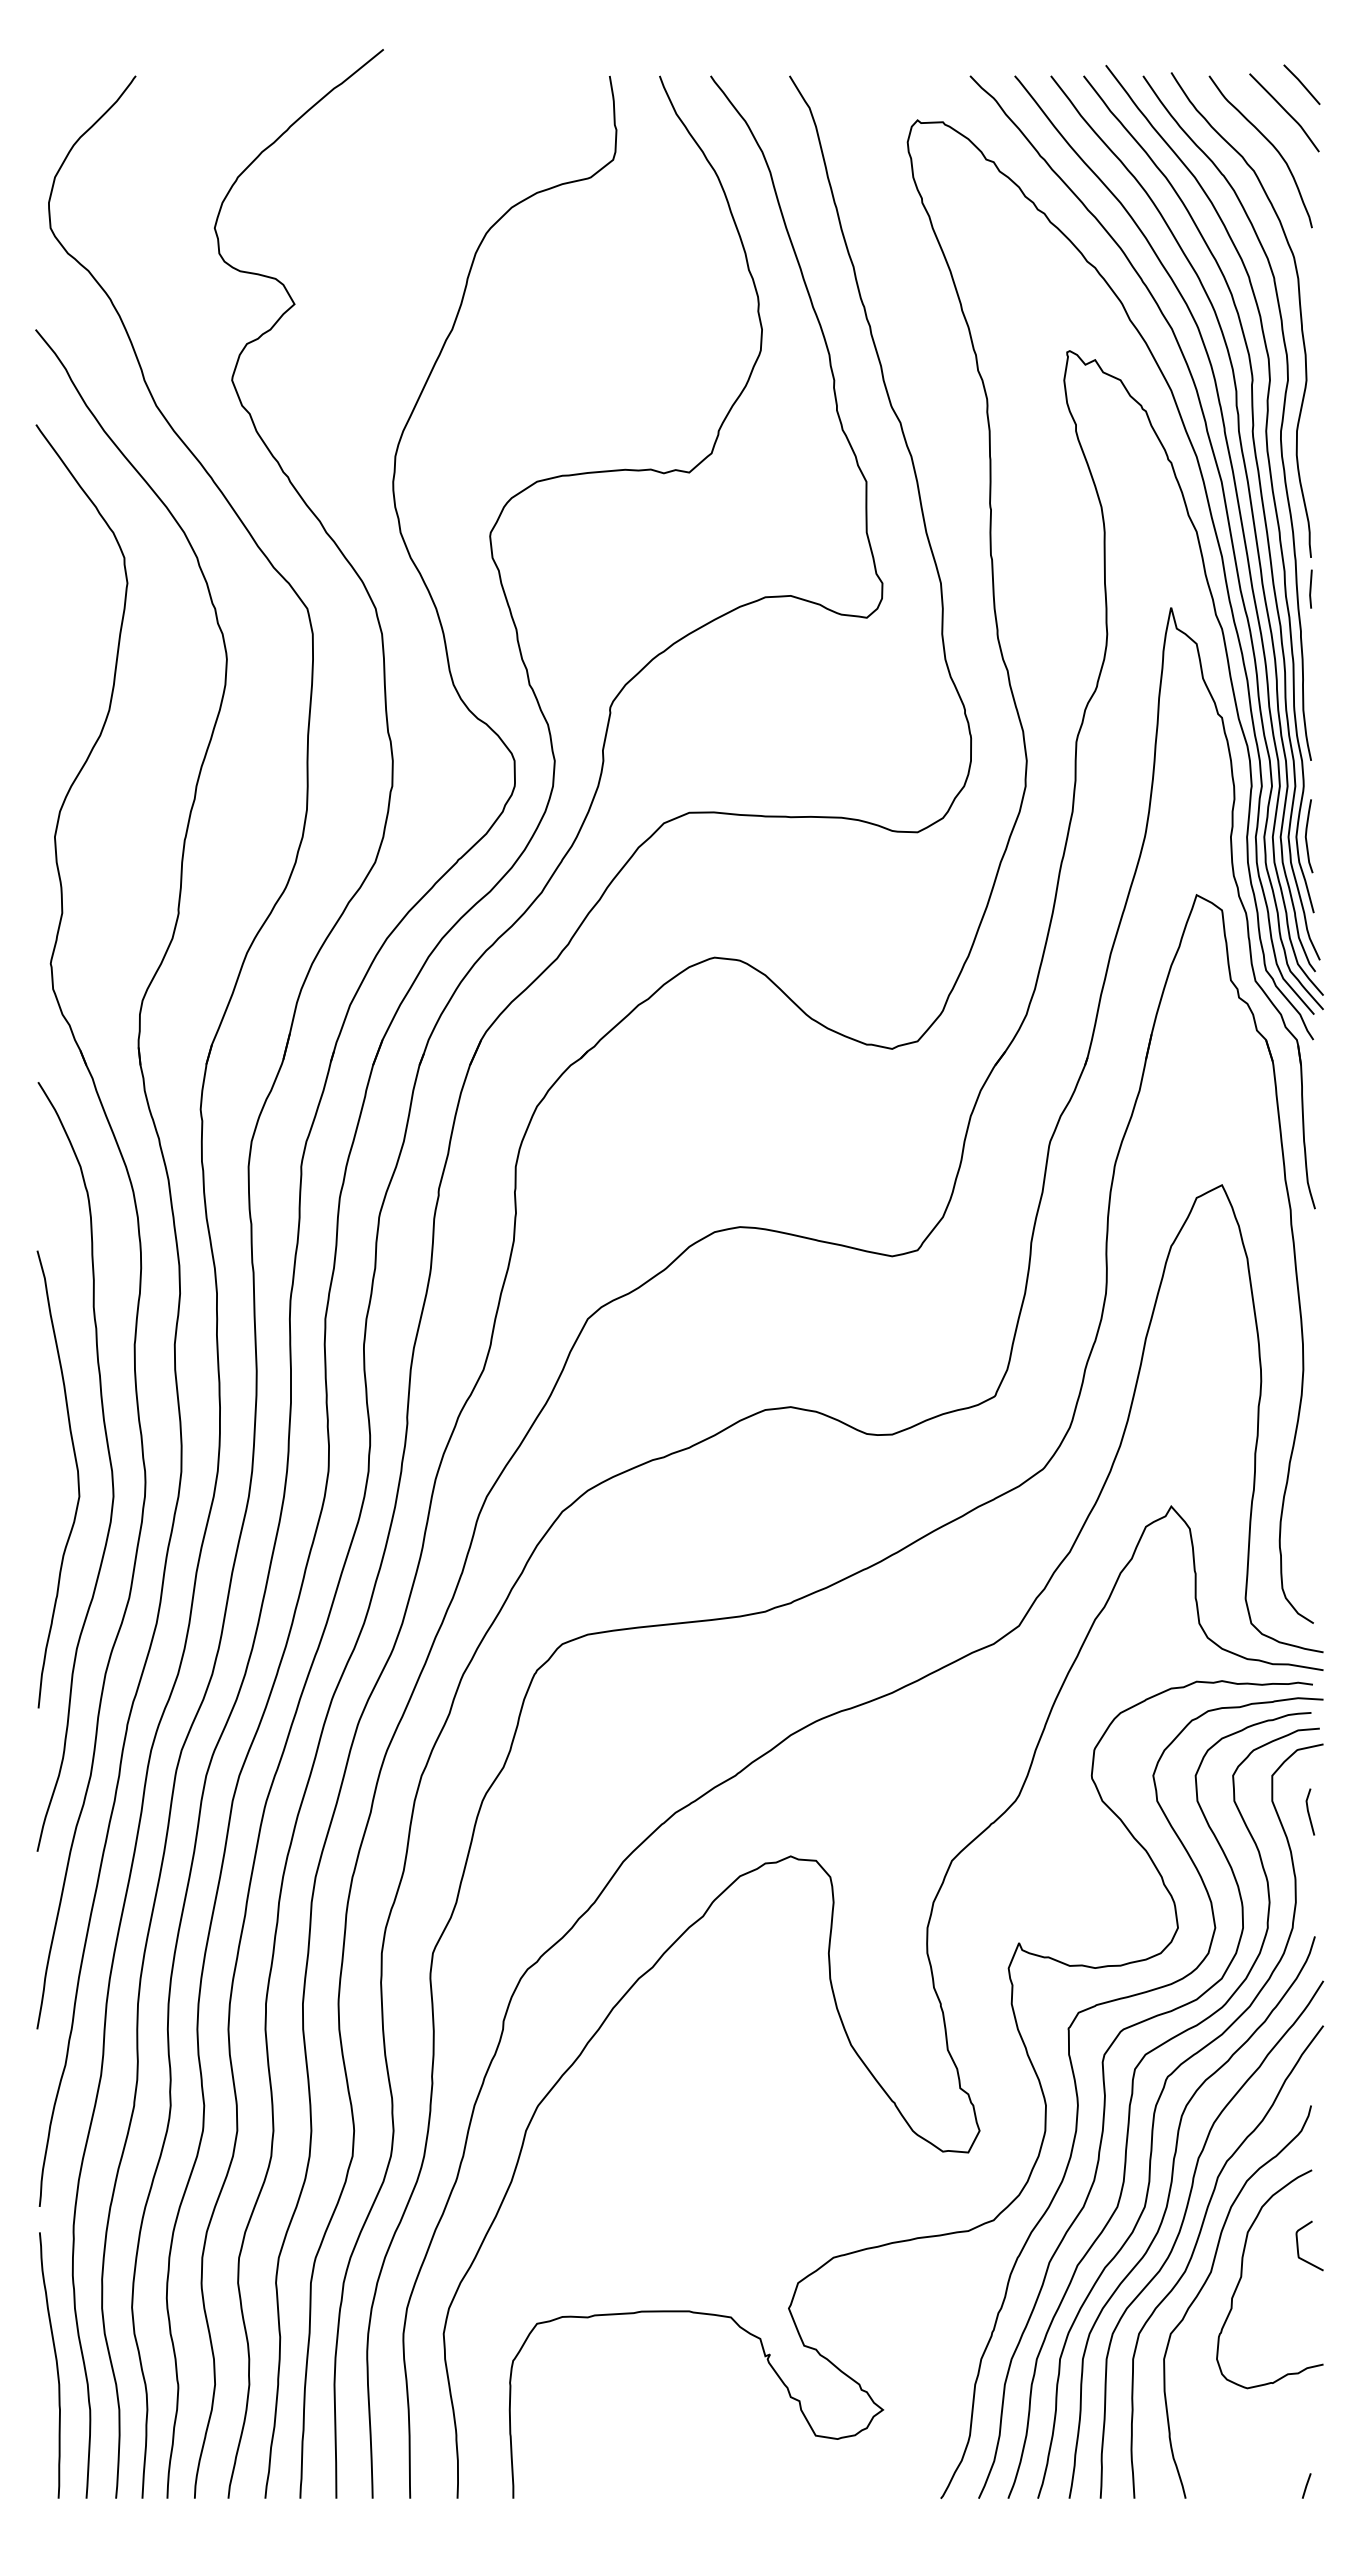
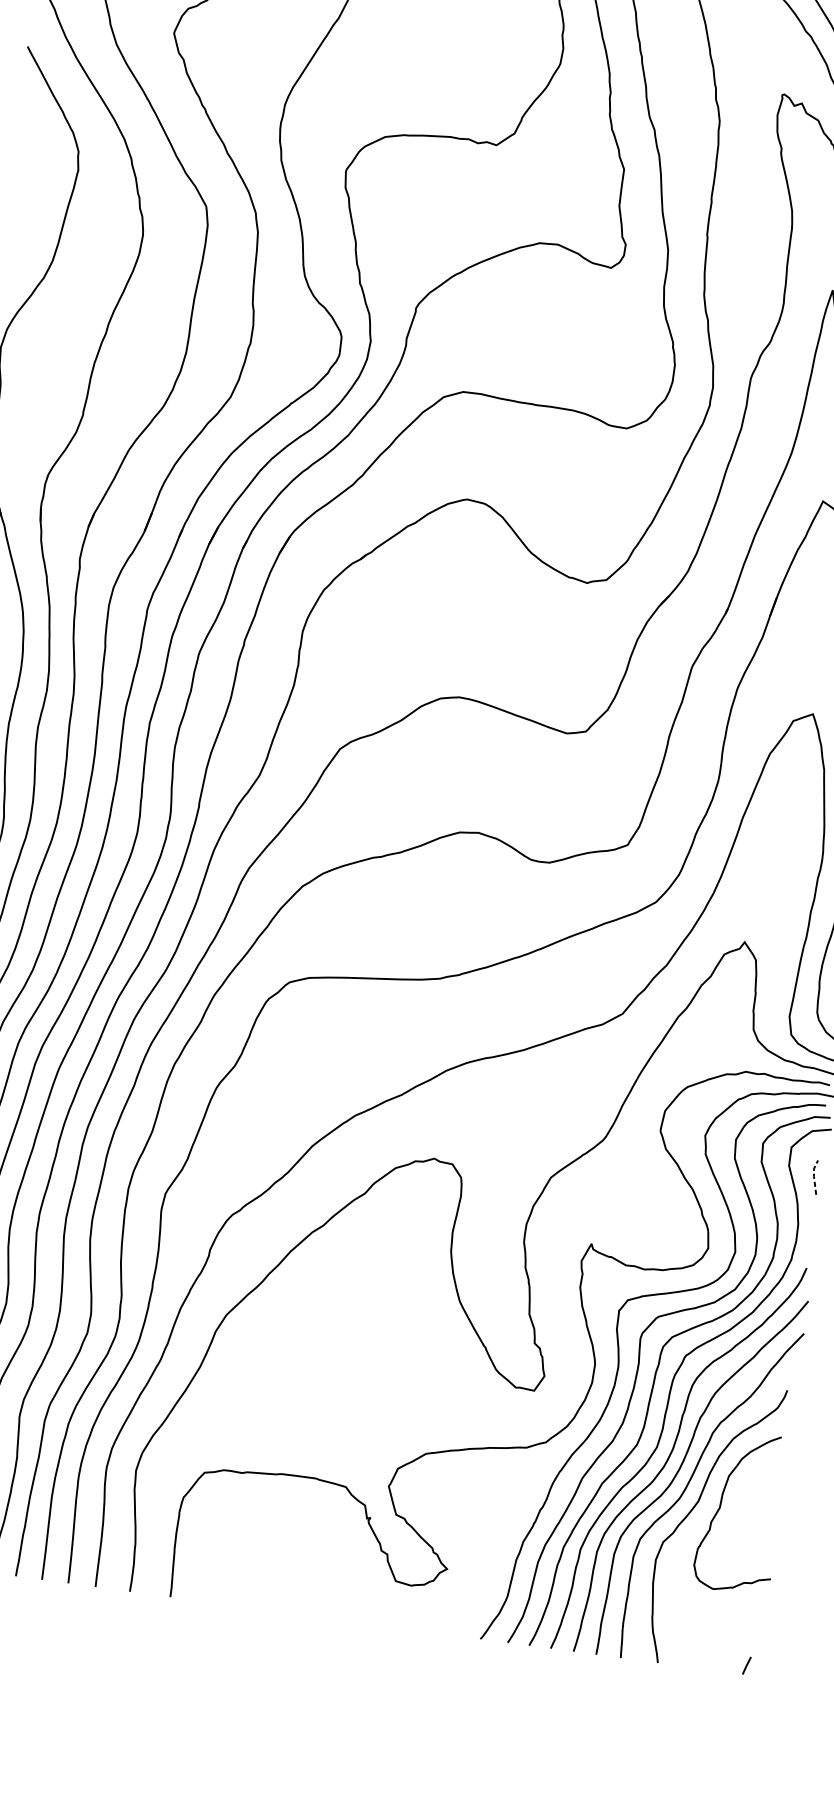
line: (1307, 1810) -> (813, 1176), solid -> dashed
curve: (1298, 2245) -> (764, 1490), removed

